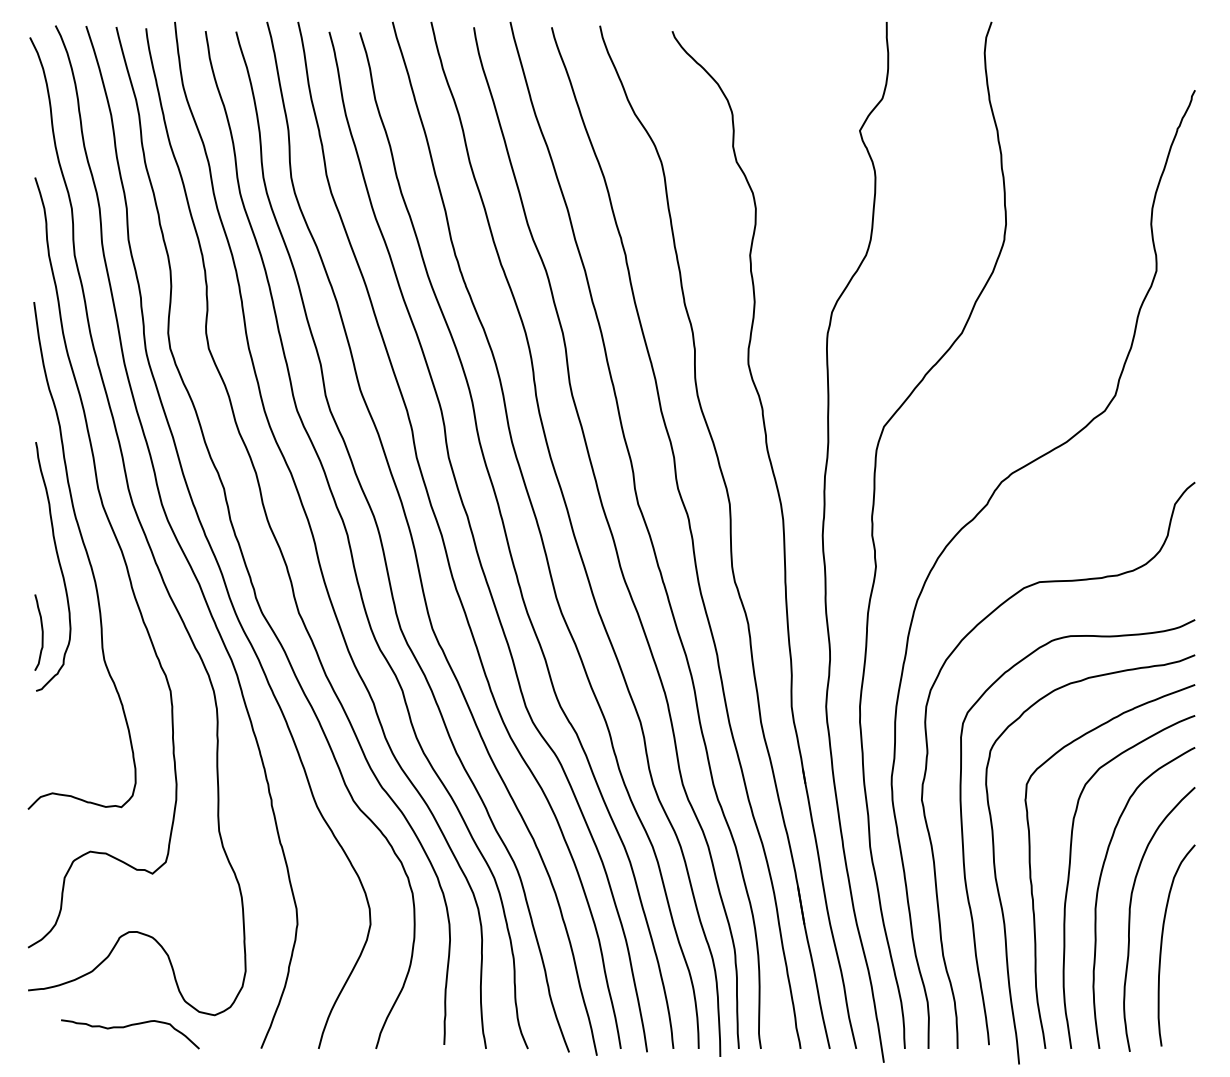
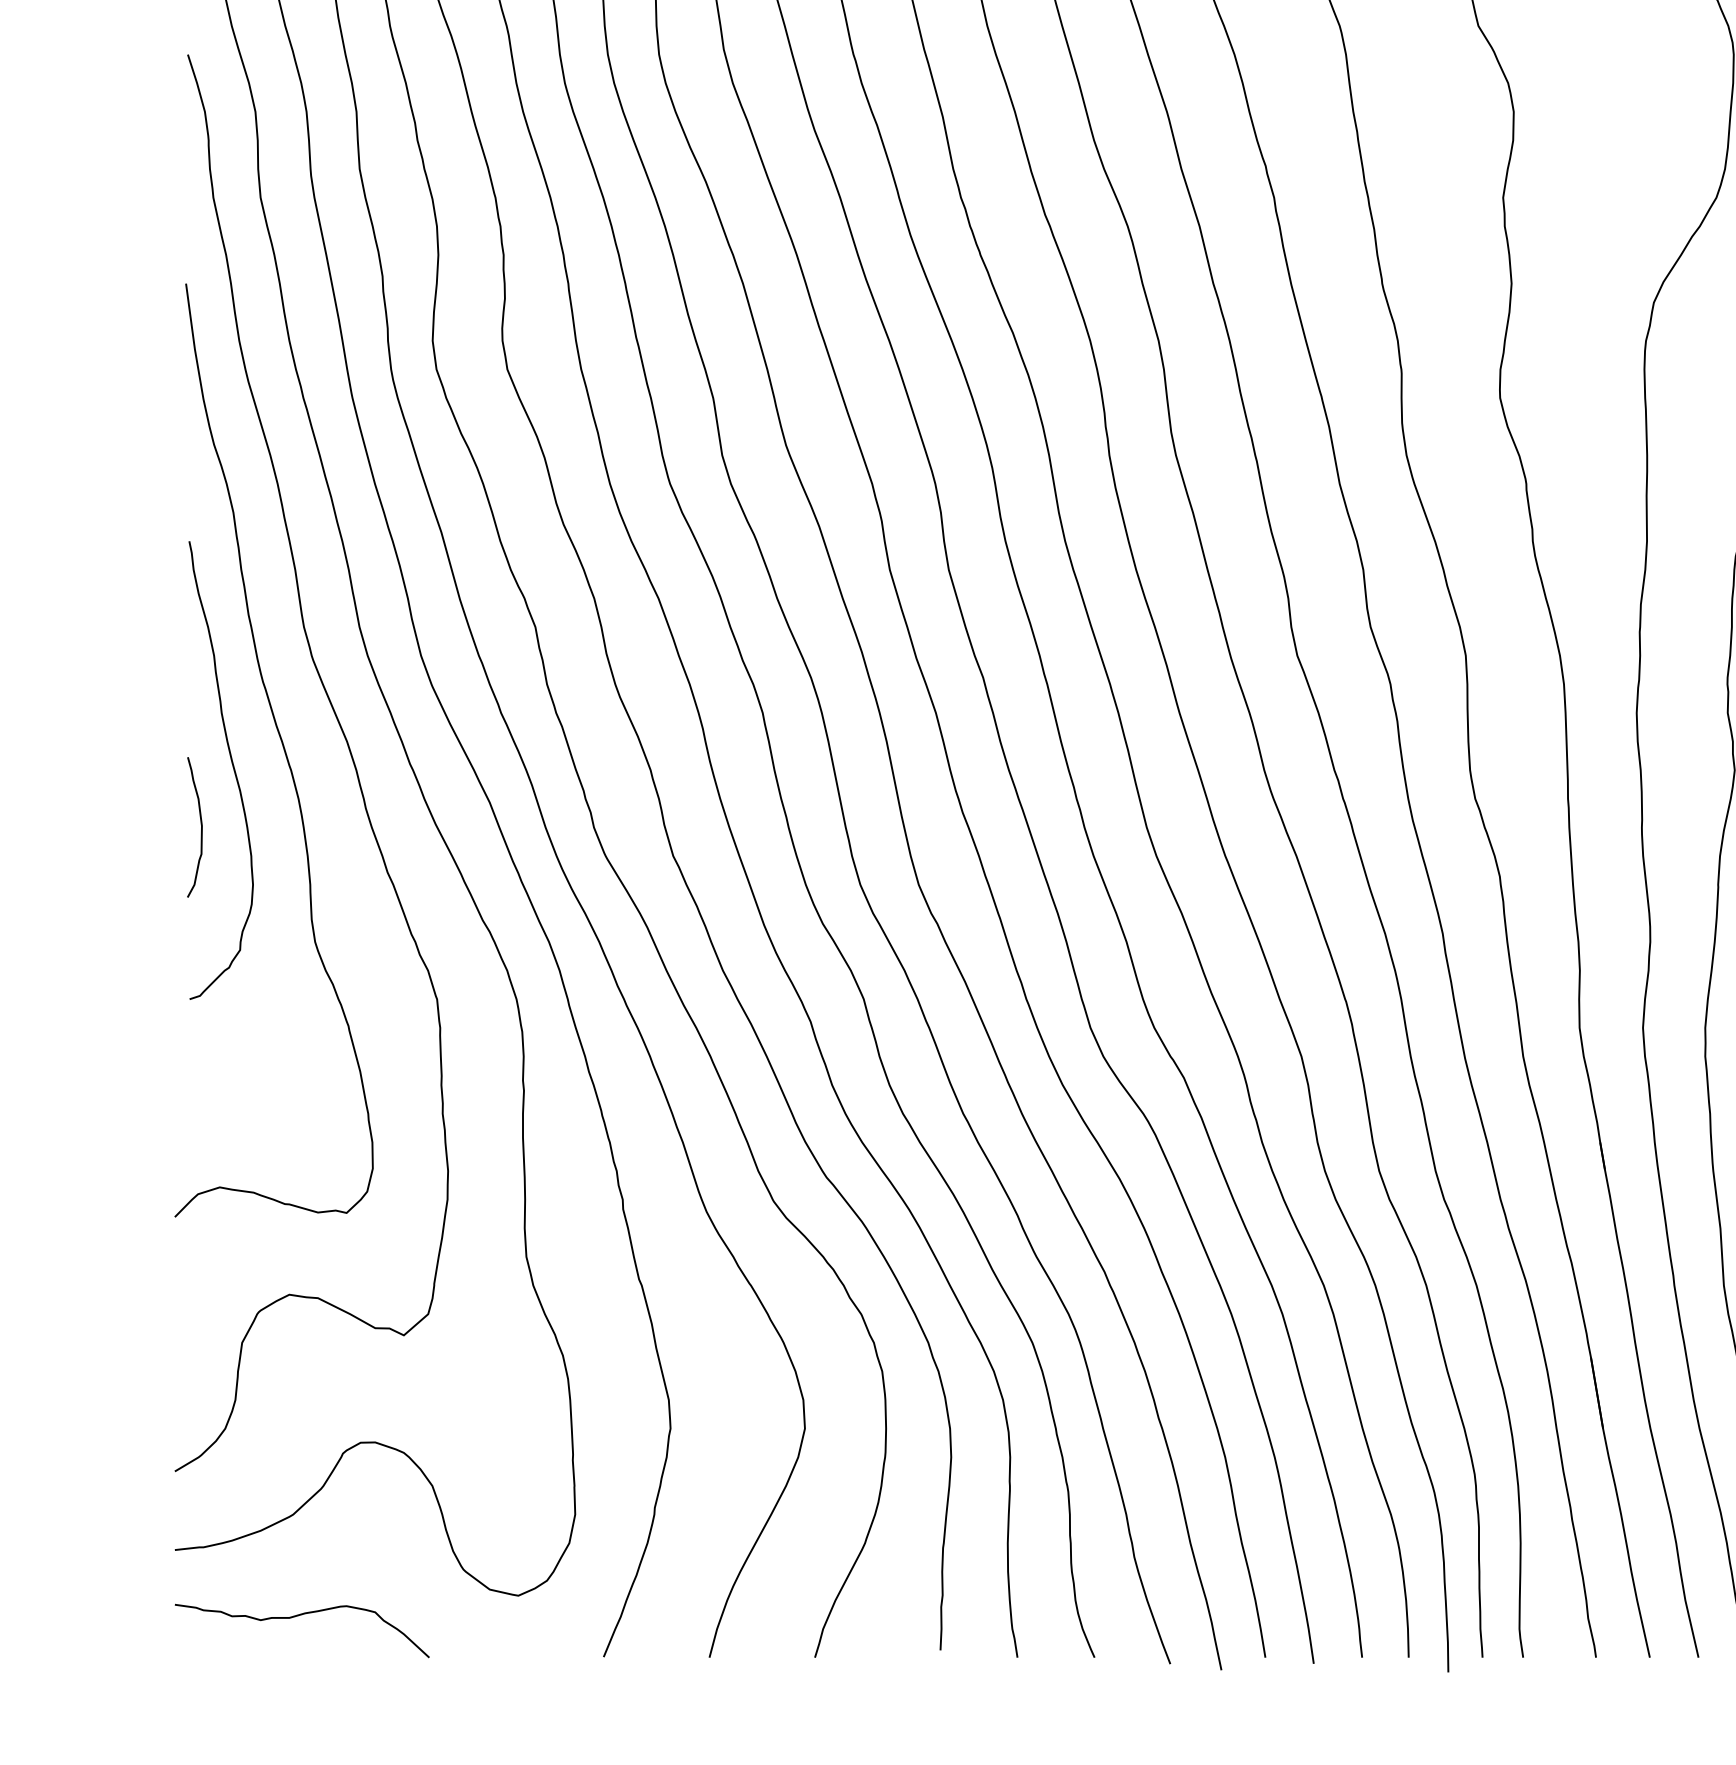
curve: (41, 632) -> (199, 827), moved
curve: (127, 1027) -> (297, 1618), moved

